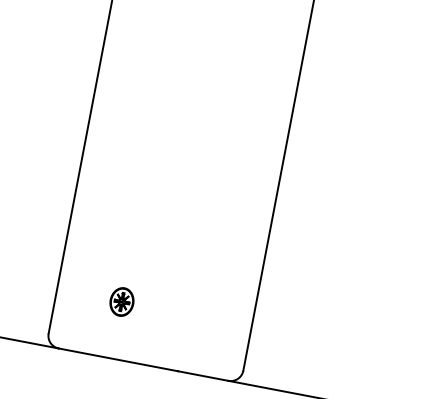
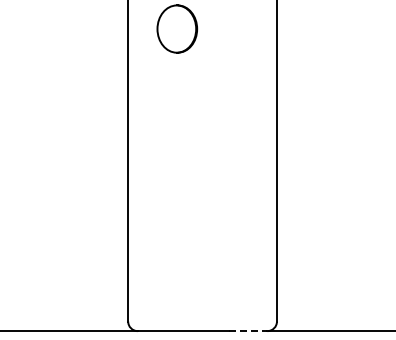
part: (121, 301) -> (177, 287), removed
line: (203, 376) -> (248, 331), solid -> dashed

